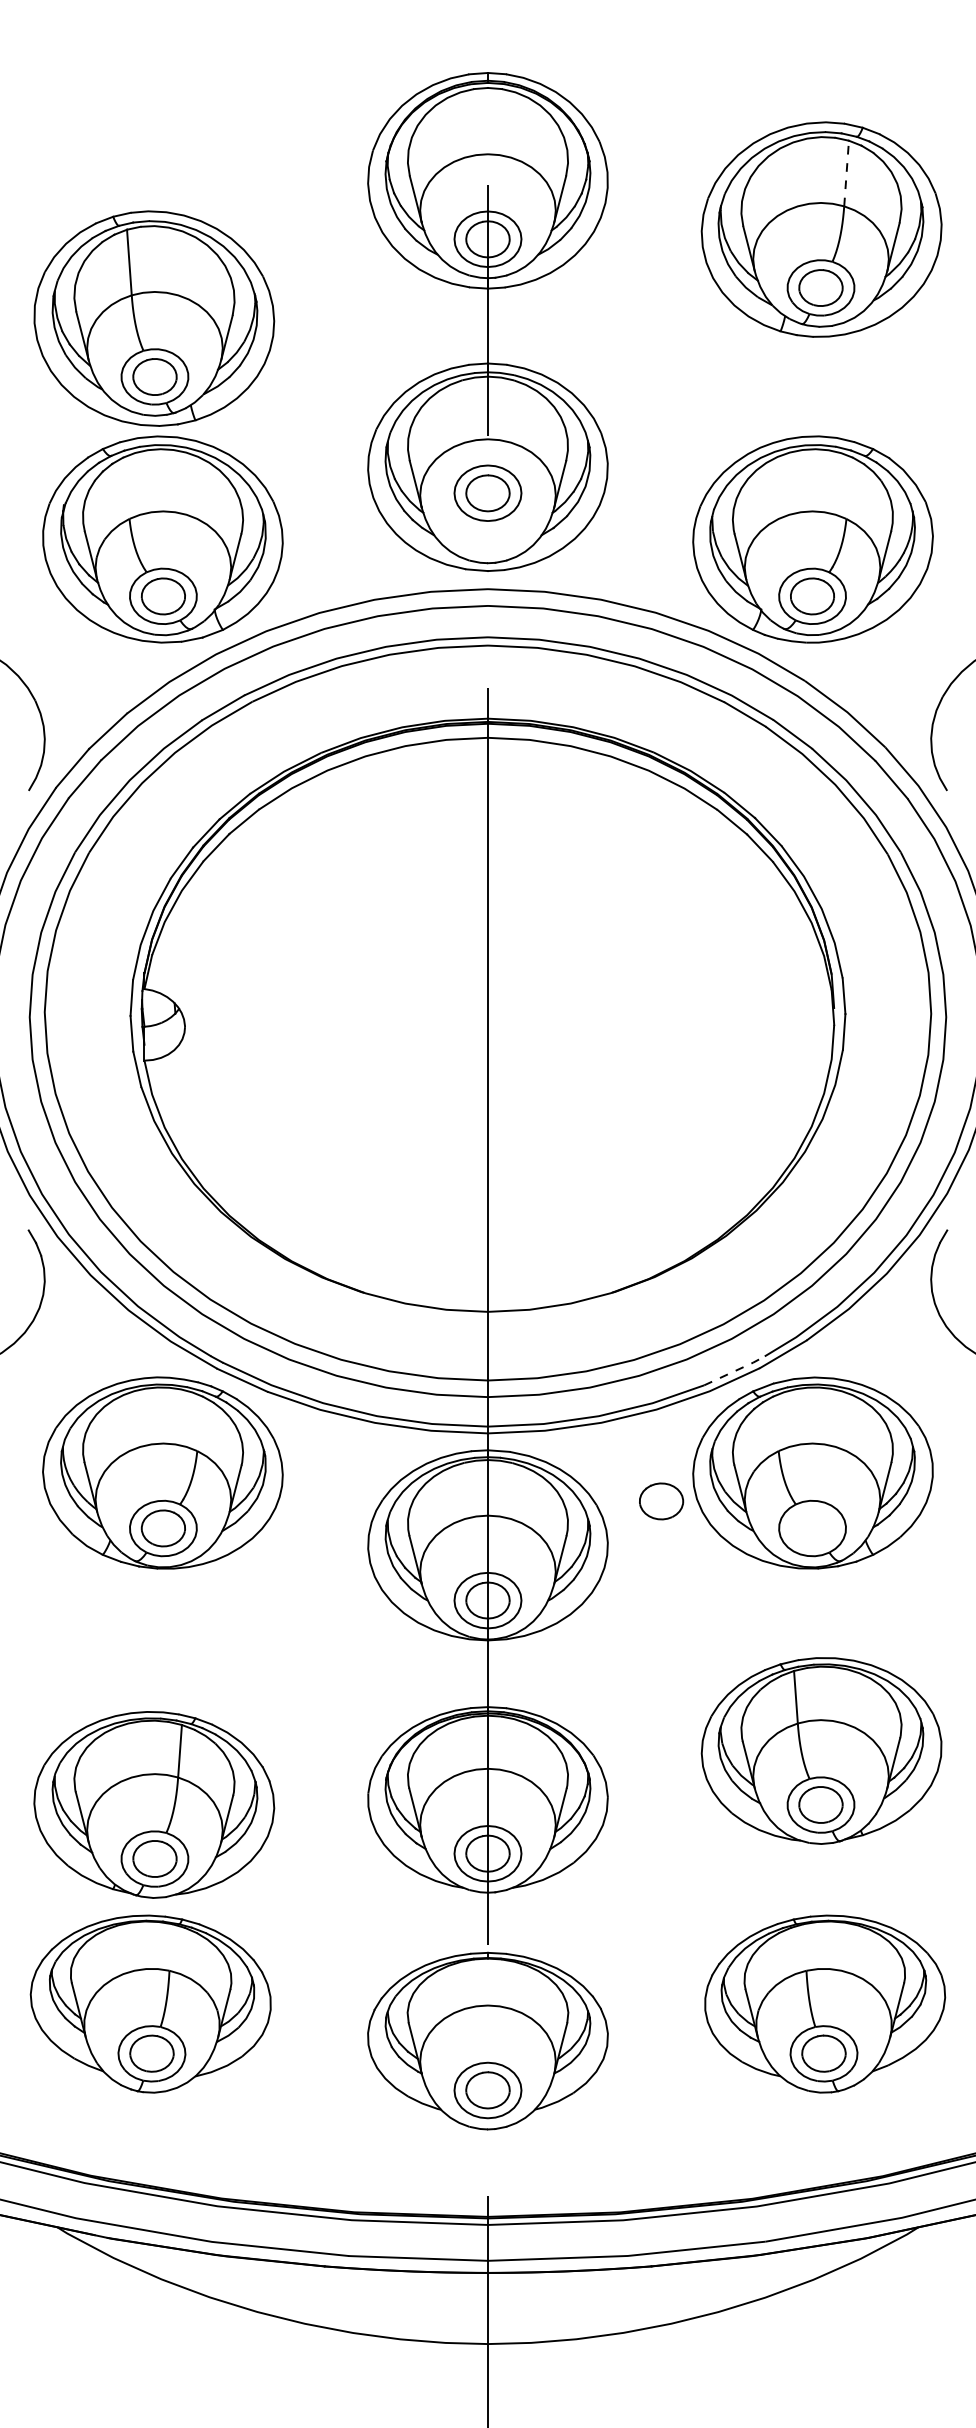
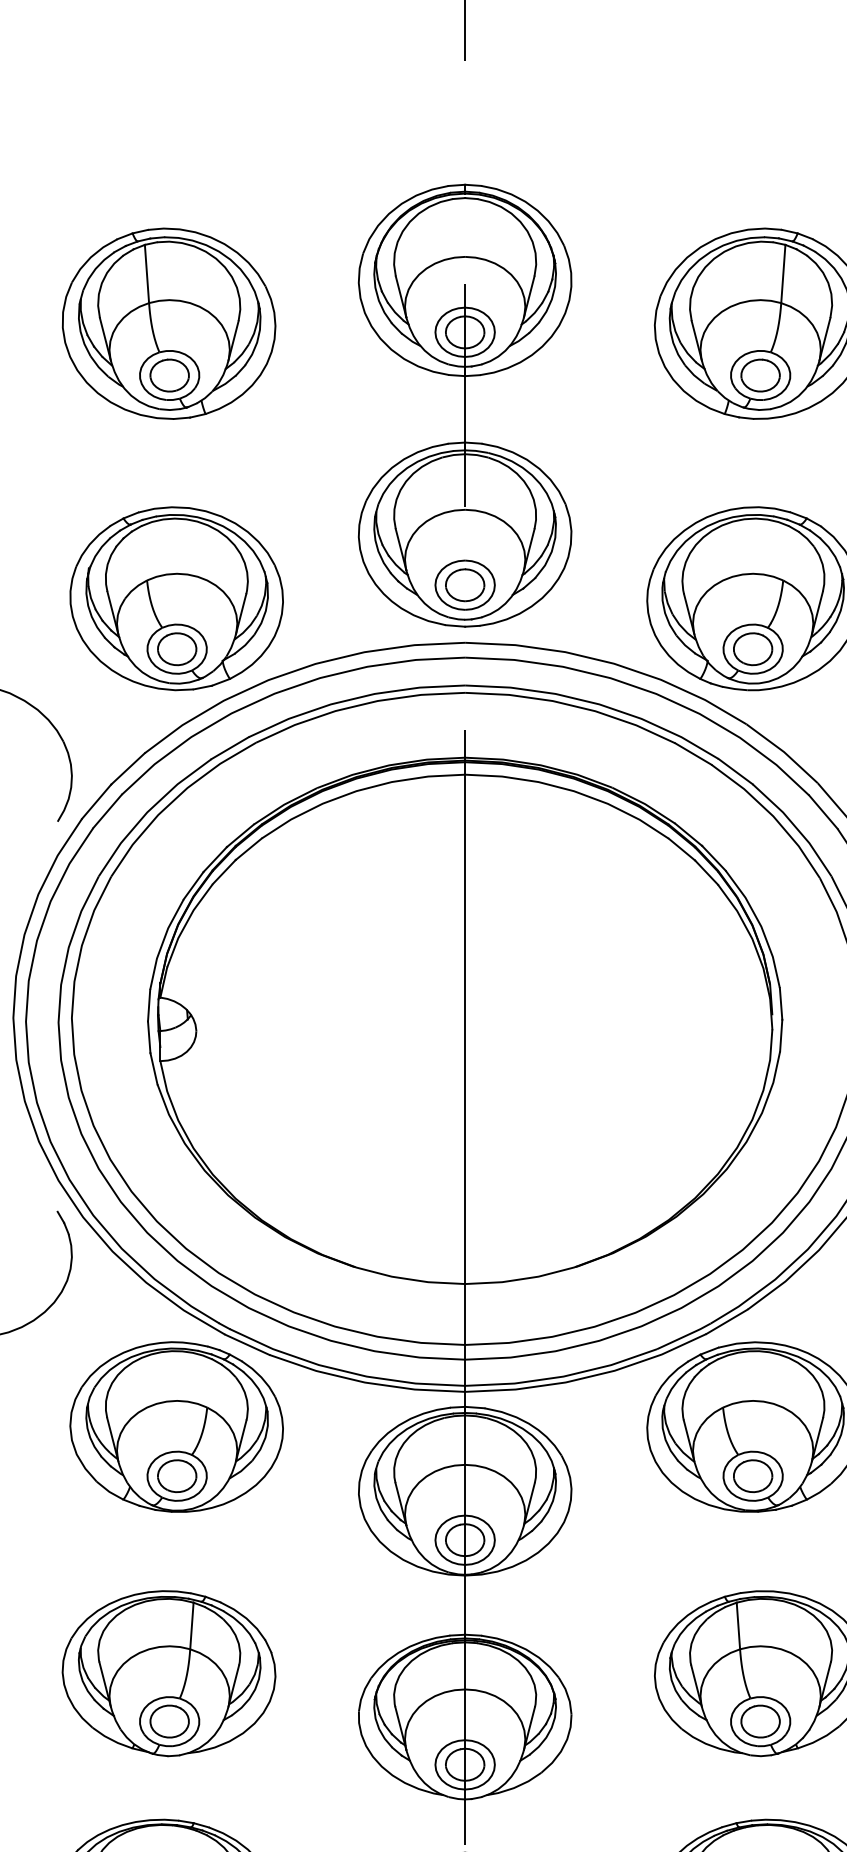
line: (846, 173) -> (783, 273), dashed -> solid
part: (154, 318) -> (169, 323), moved
part: (487, 492) -> (464, 584), moved
line: (735, 1370) -> (684, 1336), dashed -> solid
part: (661, 1501) -> (753, 1476), moved
part: (154, 1804) -> (169, 1673), moved

